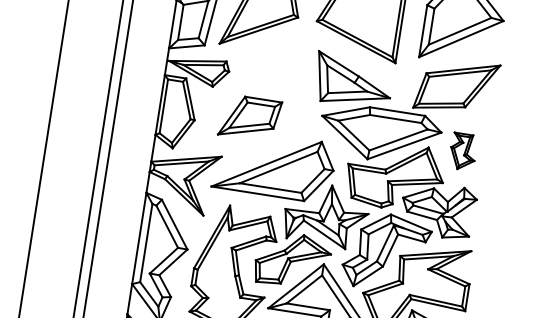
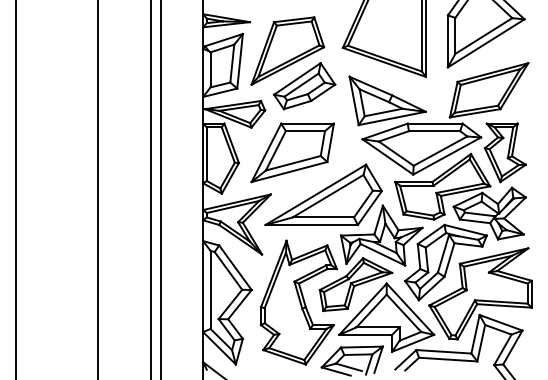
part: (272, 53) -> (304, 86), added
part: (249, 118) -> (292, 152), size x1.43
part: (462, 151) -> (504, 152), size x1.67

